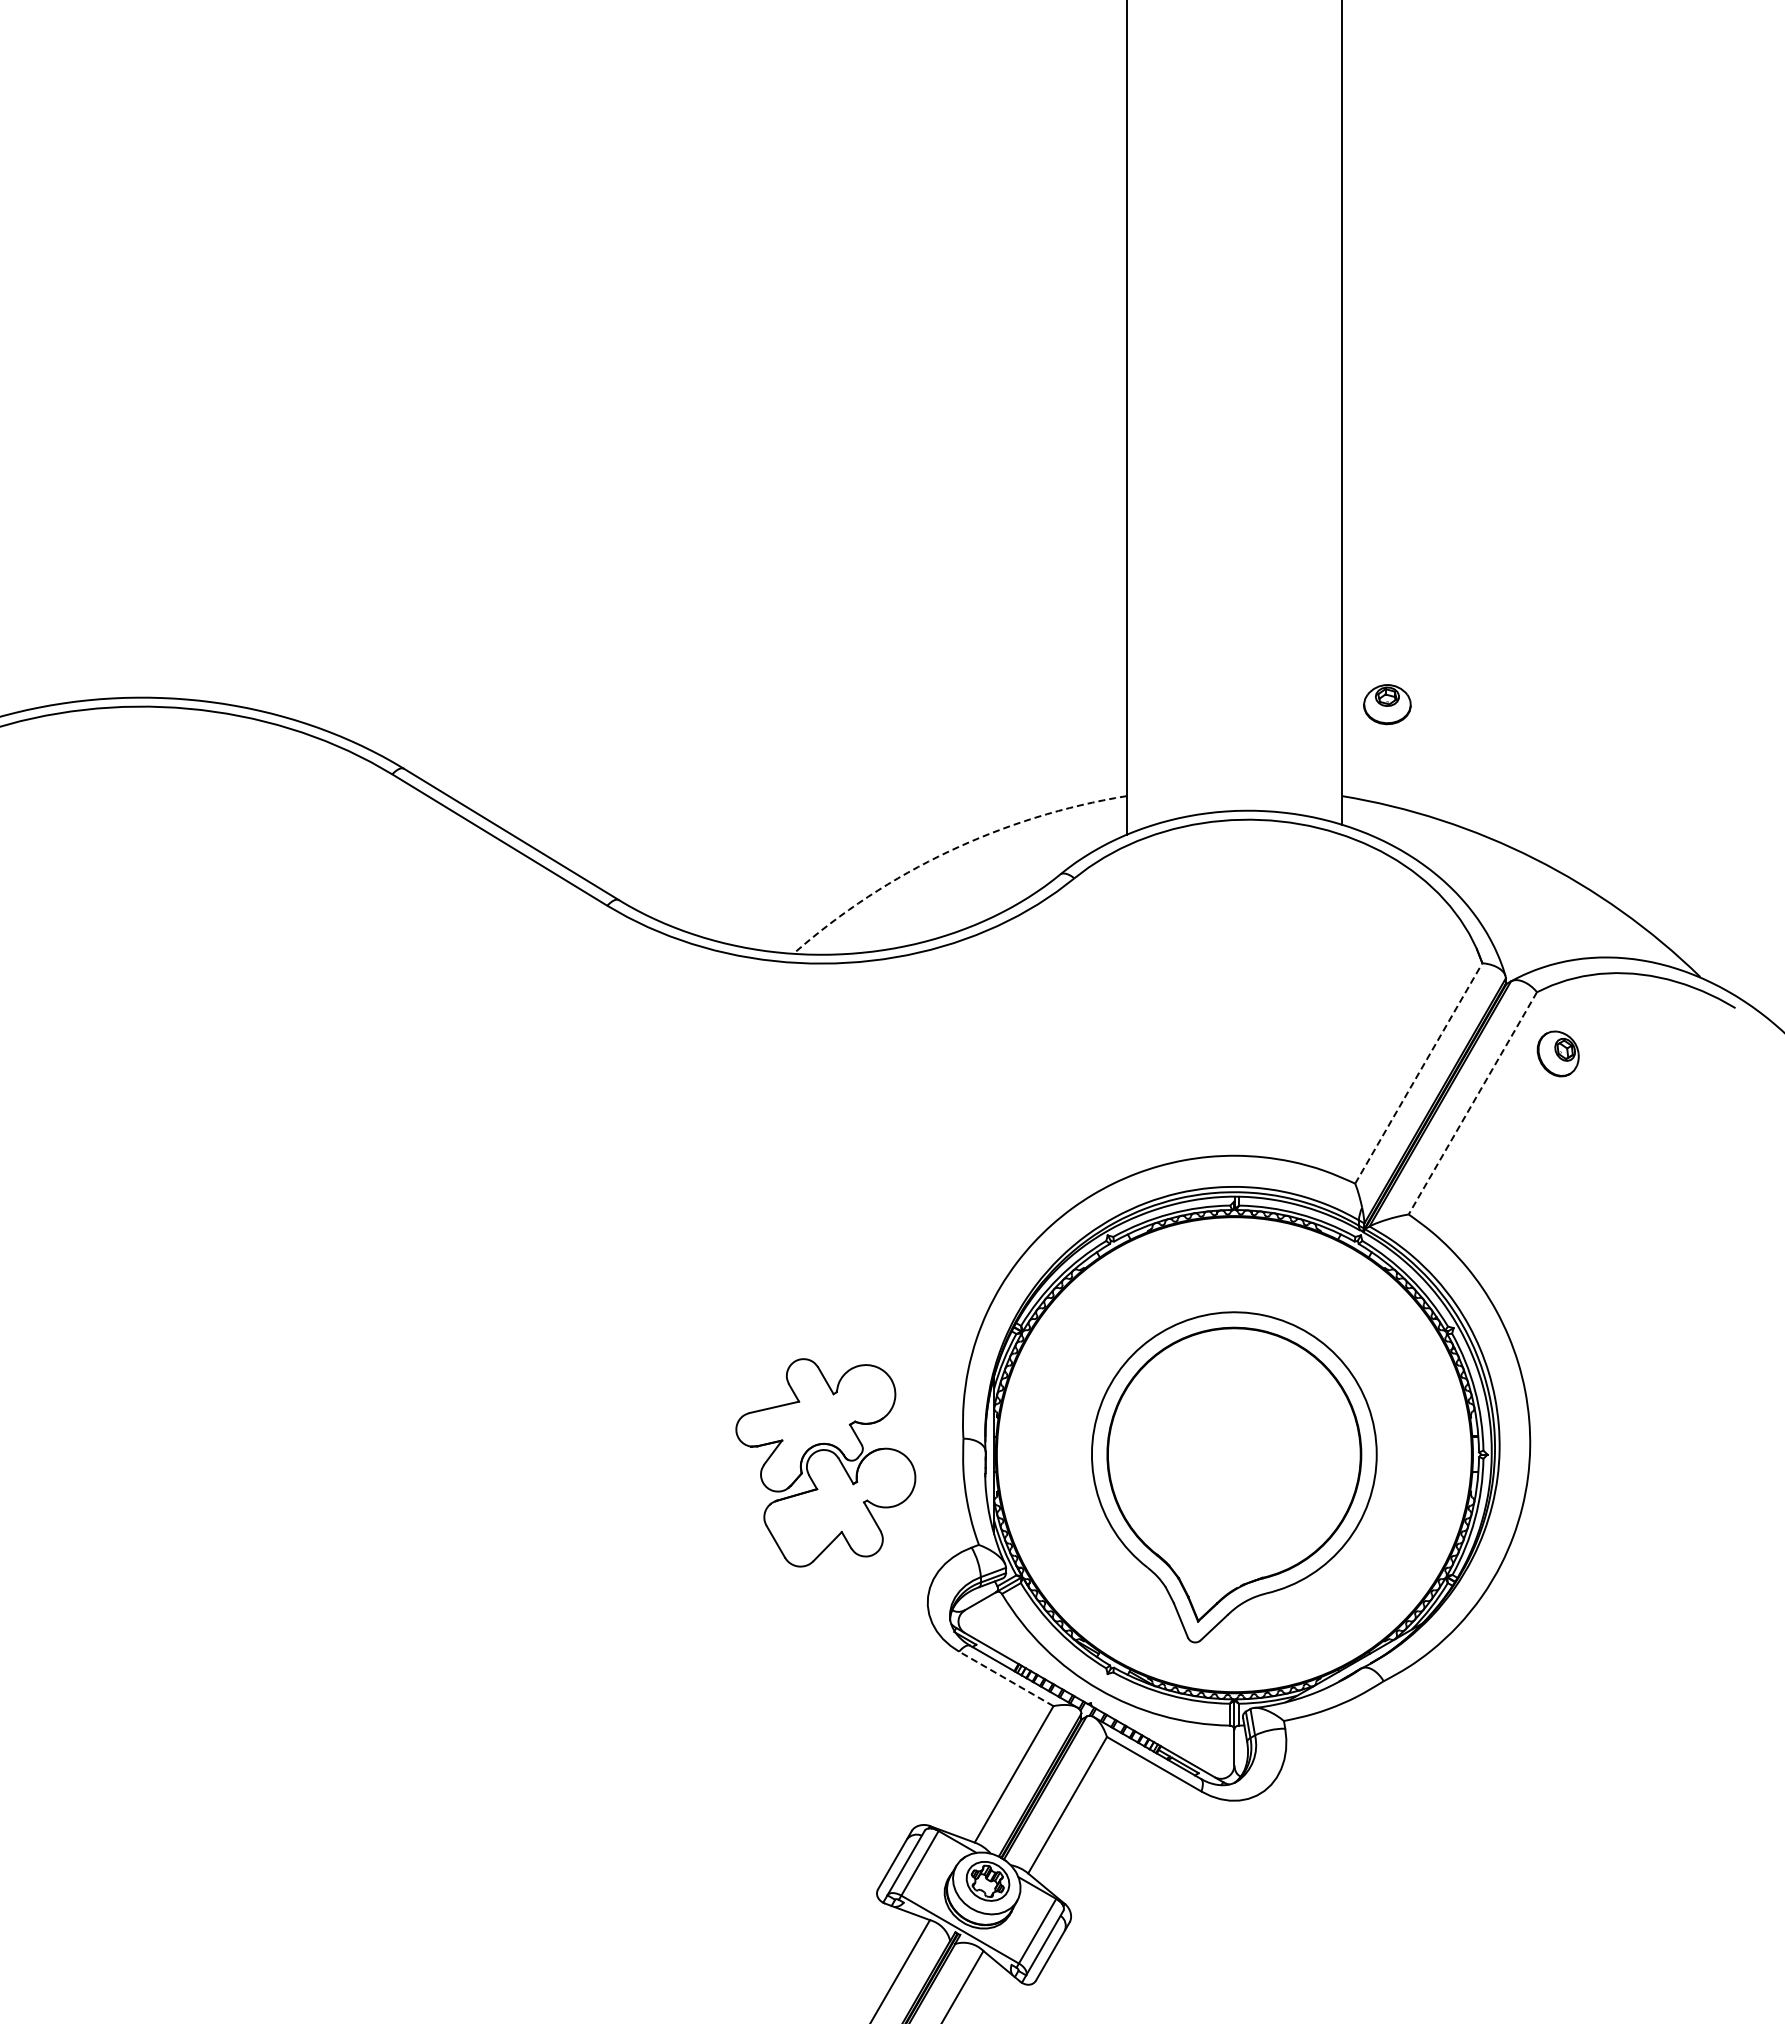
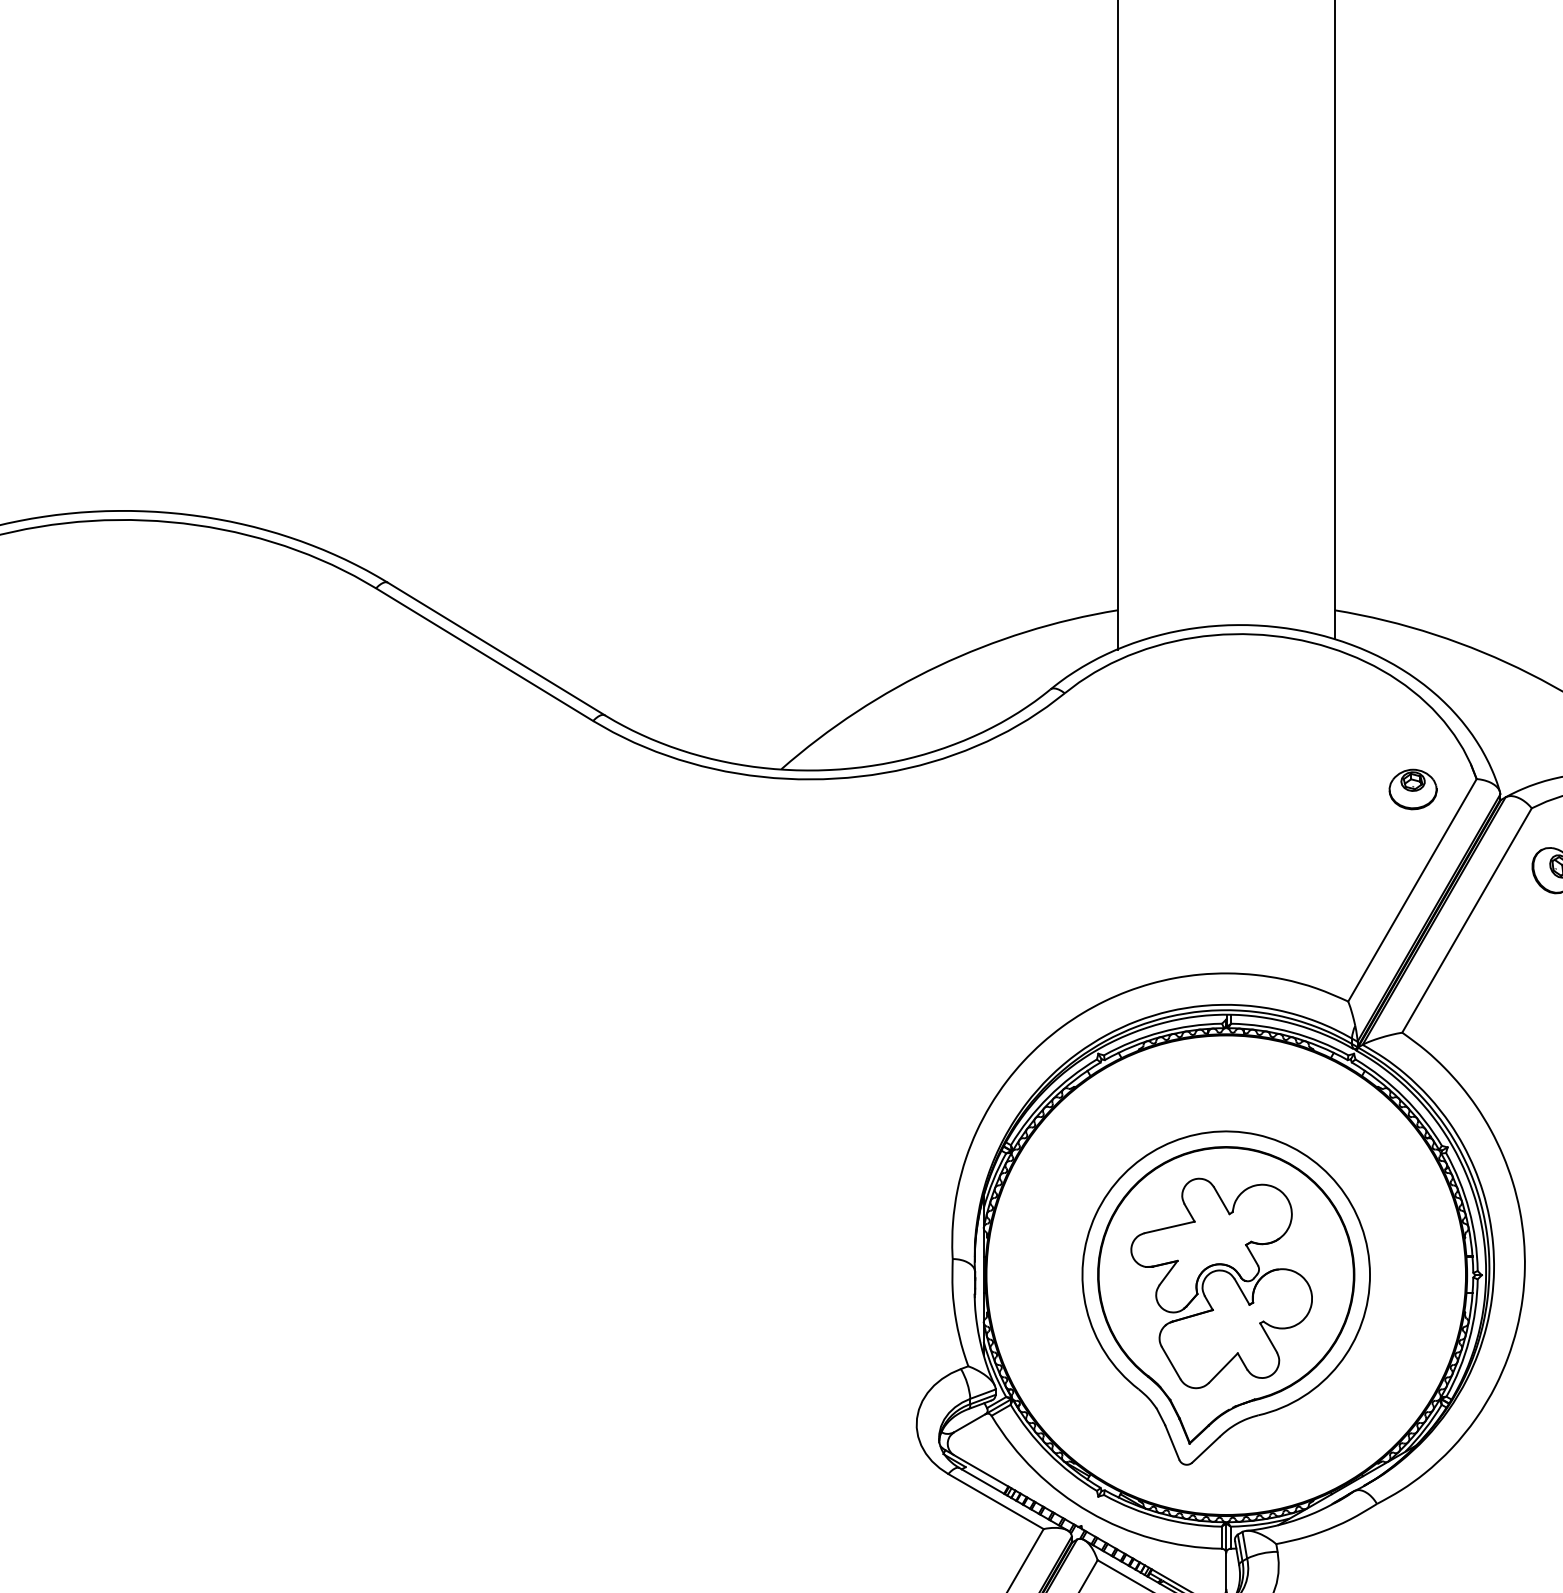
part: (1387, 704) -> (1413, 789), moved
arc: (949, 851) -> (938, 666), dashed -> solid
line: (1419, 1073) -> (1413, 890), dashed -> solid
line: (1472, 1103) -> (1466, 920), dashed -> solid
part: (825, 1462) -> (1221, 1283), moved
line: (1006, 1678) -> (996, 1501), dashed -> solid

